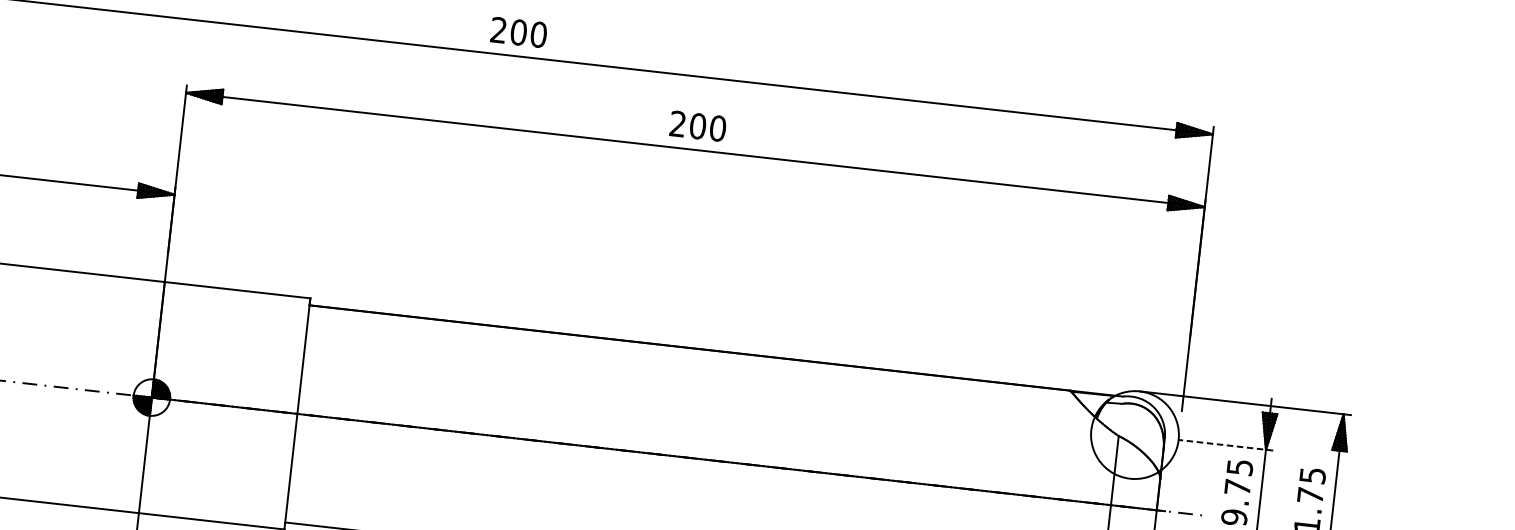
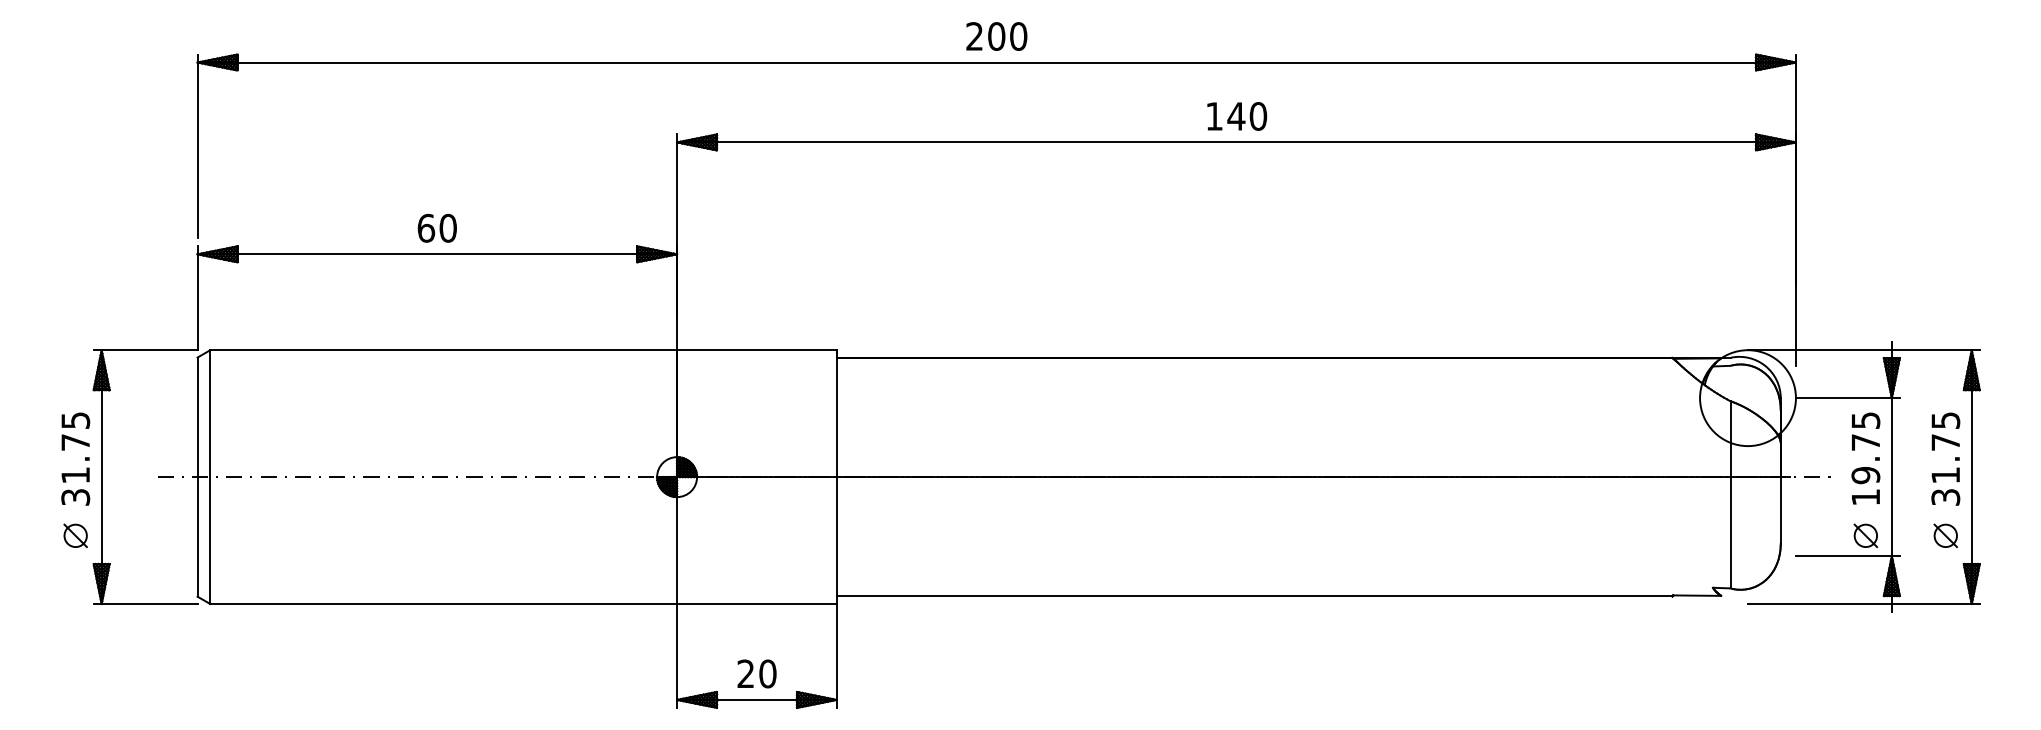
text: (518, 32) -> (996, 36), moved
text: (688, 125) -> (1225, 116), 200 -> 140
line: (1225, 445) -> (1847, 398), dashed -> solid

